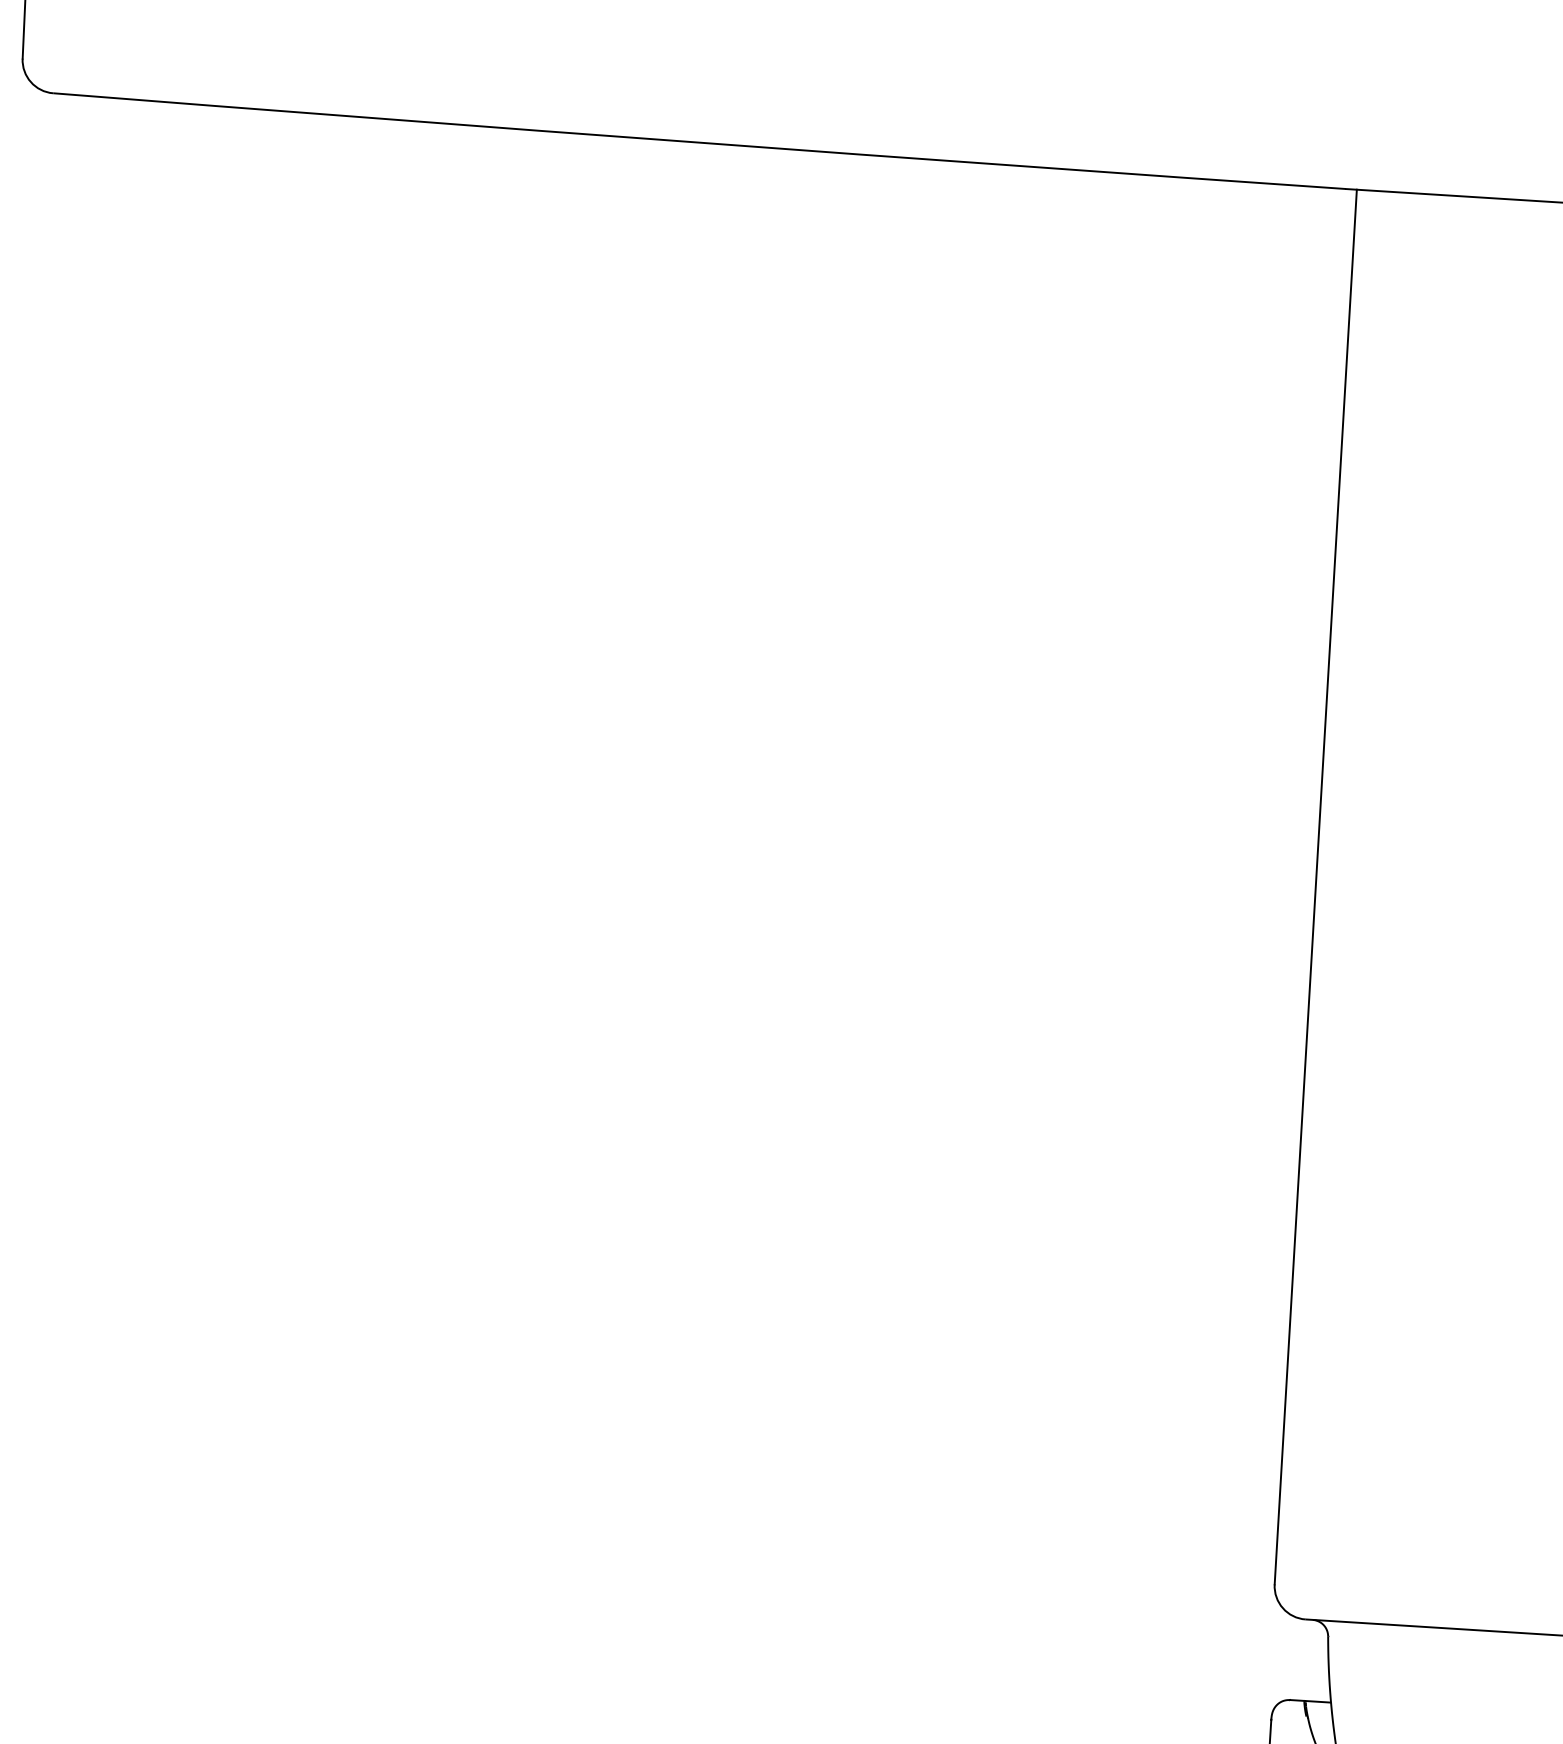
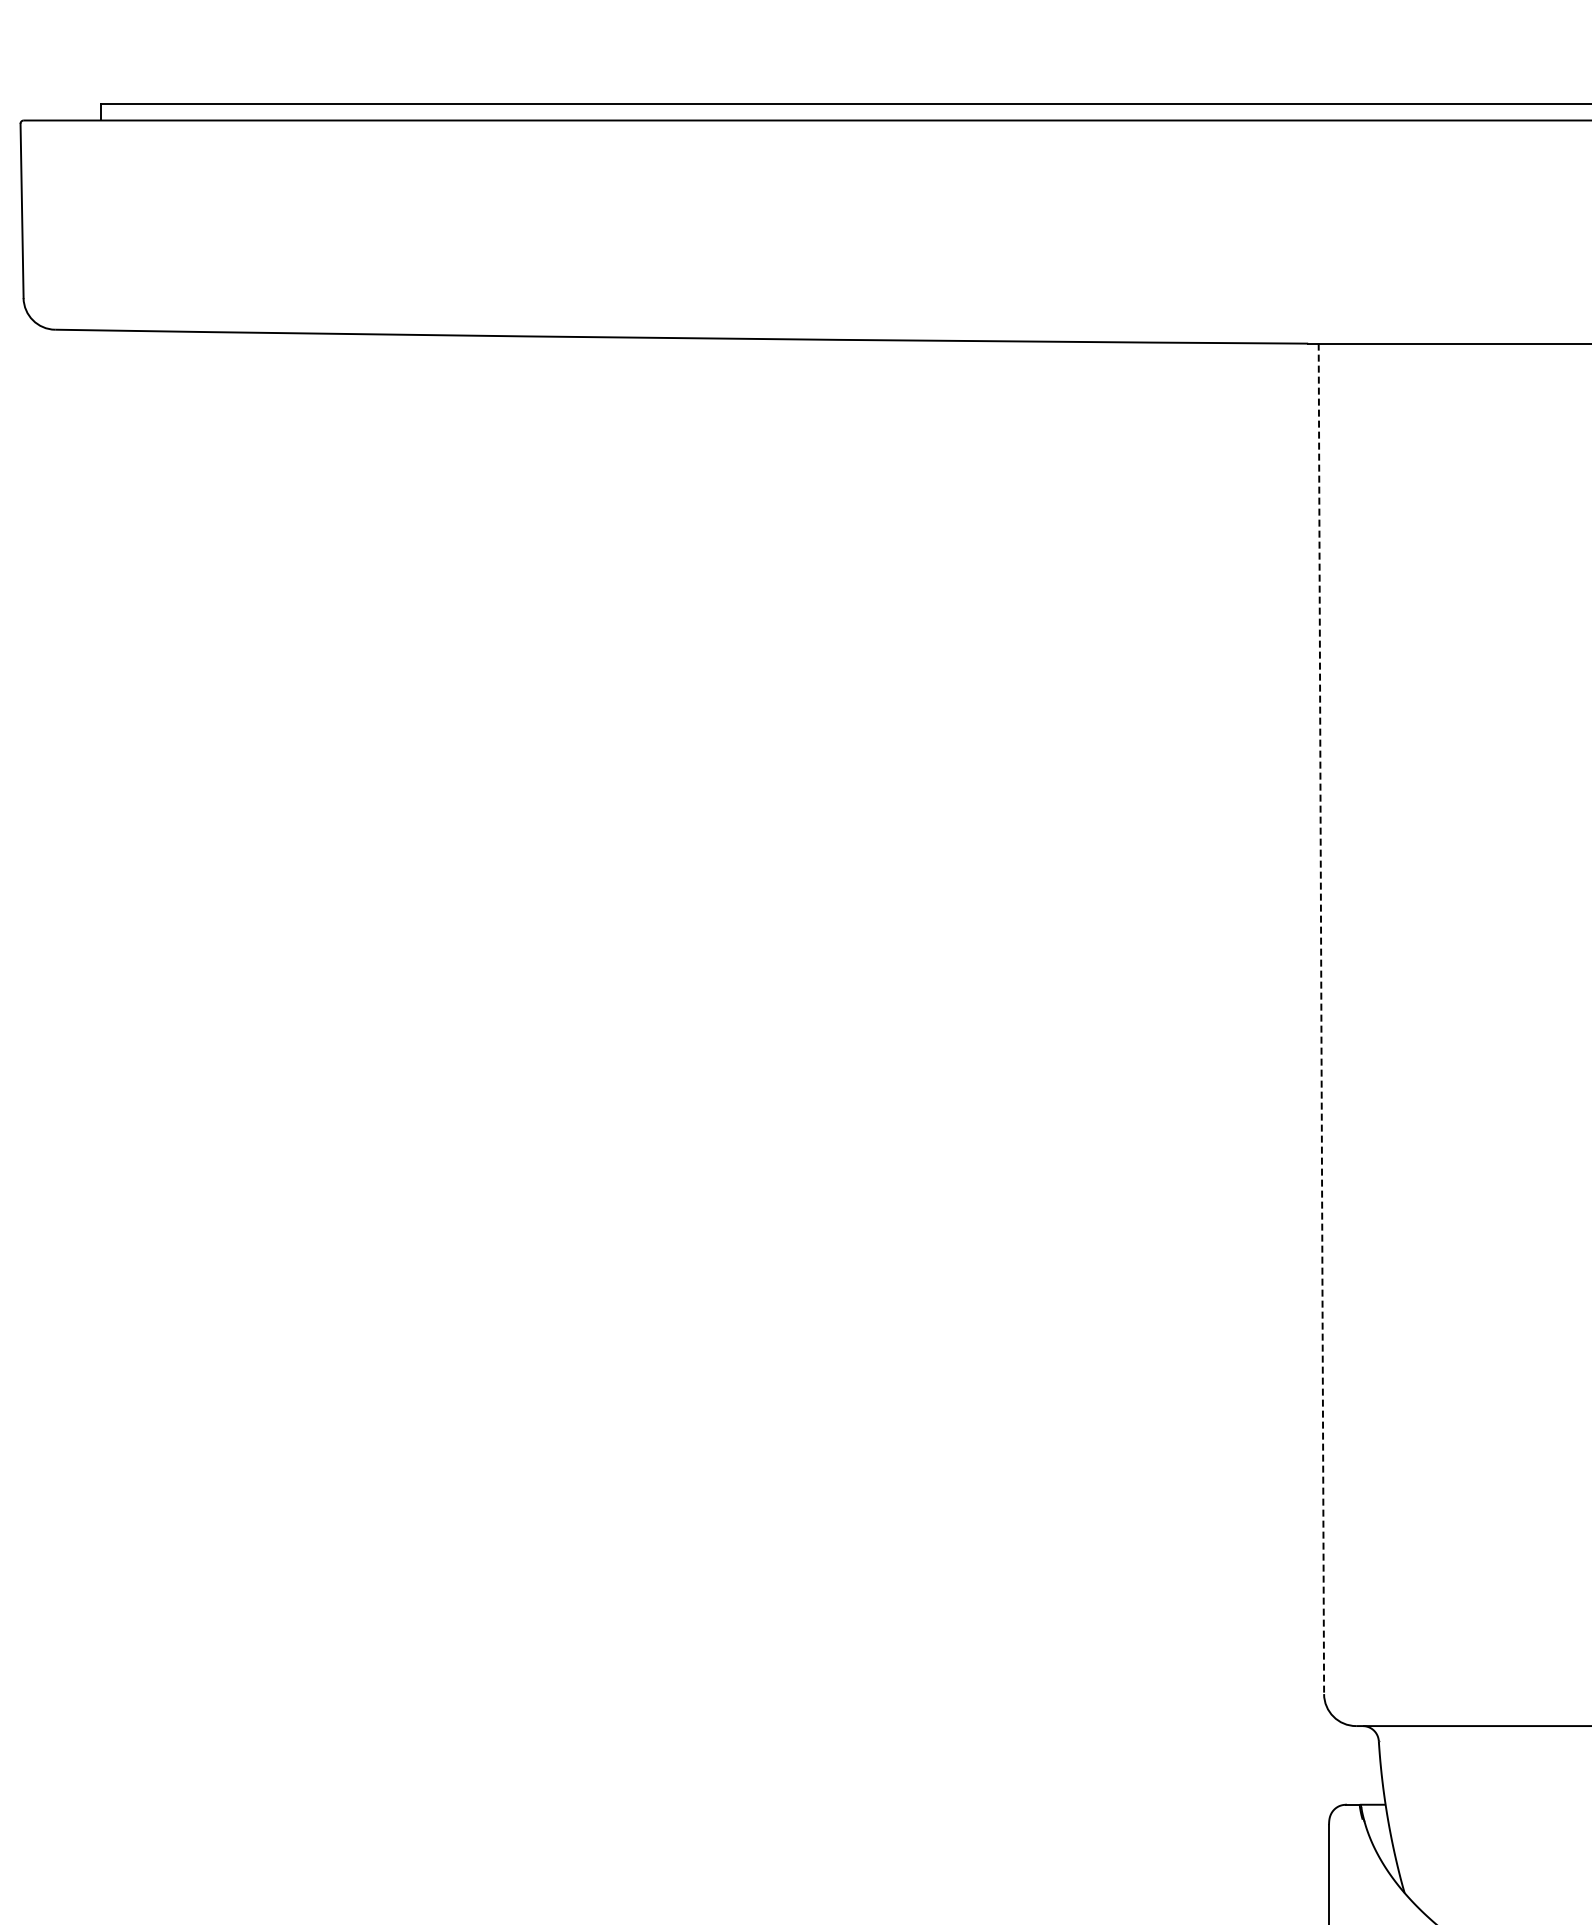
line: (1315, 887) -> (1321, 1019), solid -> dashed

